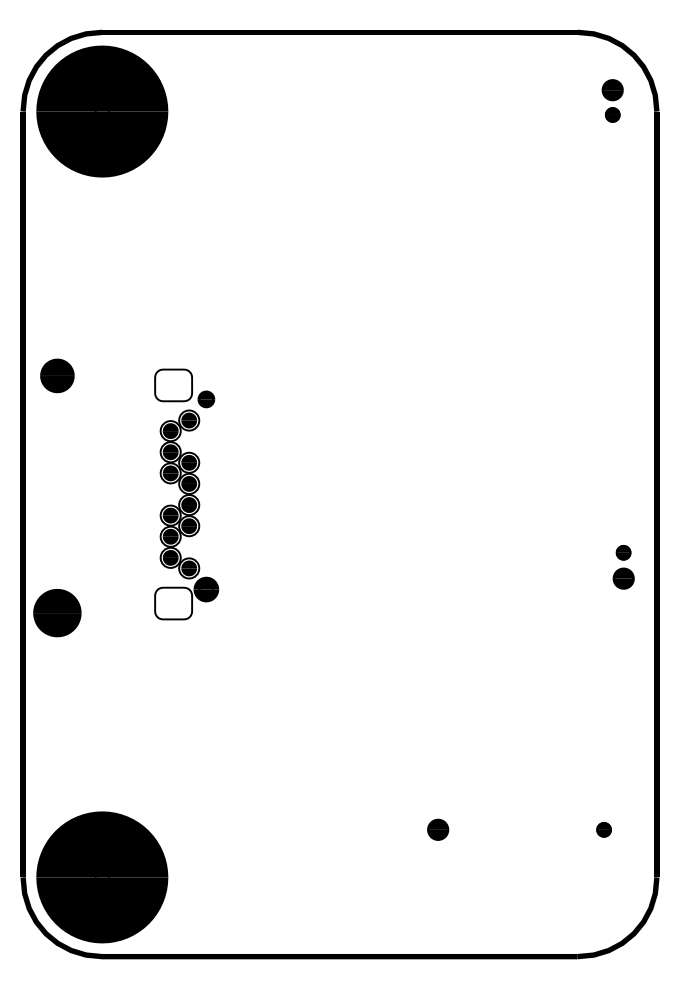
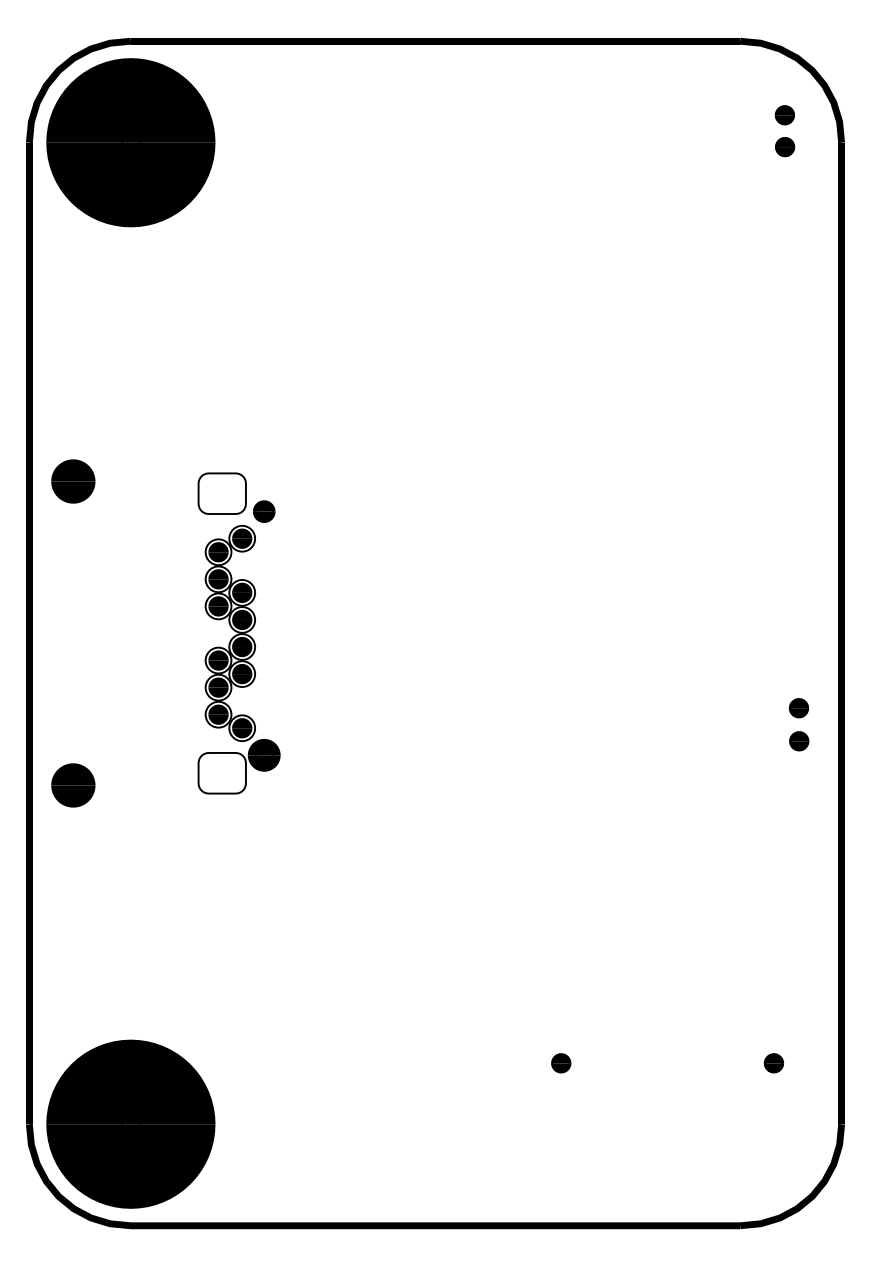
part: (612, 89) -> (784, 114), size x0.71
part: (623, 578) -> (798, 741), size x0.71
part: (57, 612) -> (73, 784), size x0.71
part: (437, 829) -> (560, 1062), size x0.71

